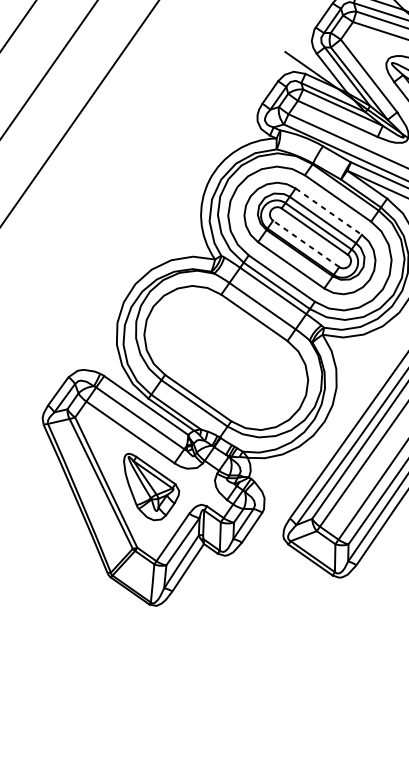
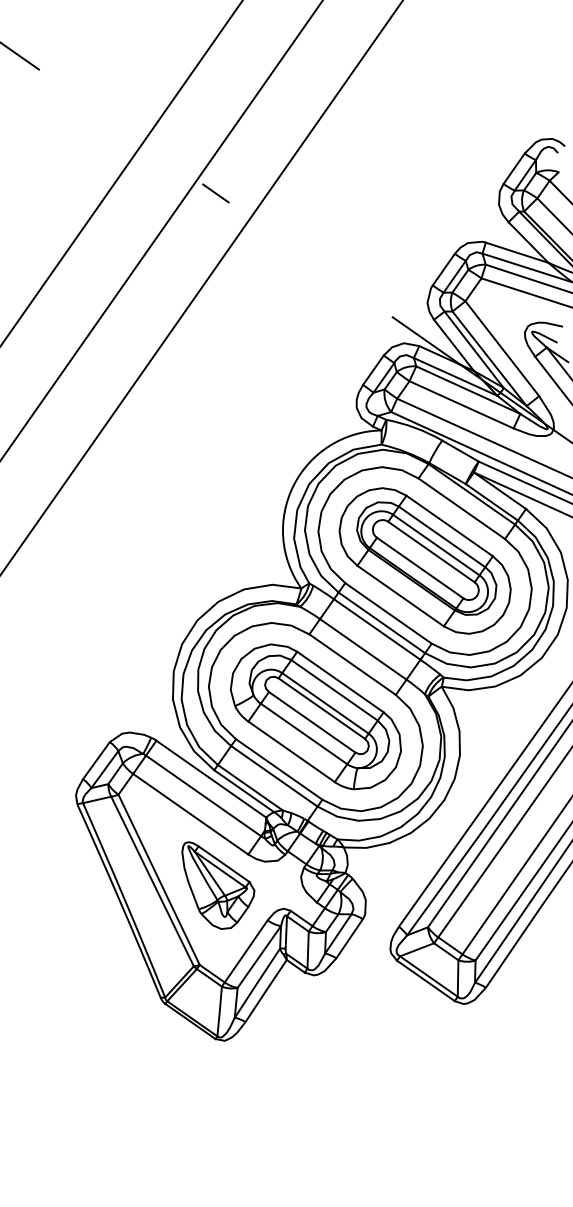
line: (328, 212) -> (449, 526), dashed -> solid
line: (306, 244) -> (420, 568), dashed -> solid
part: (226, 357) -> (315, 716), added

